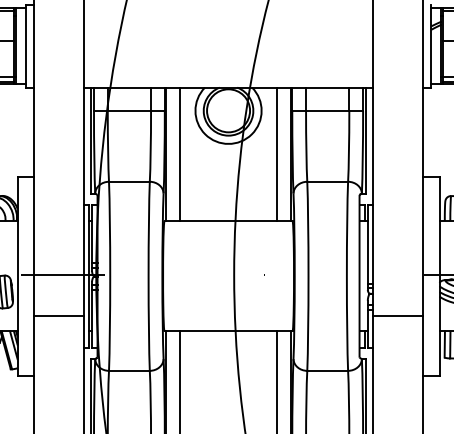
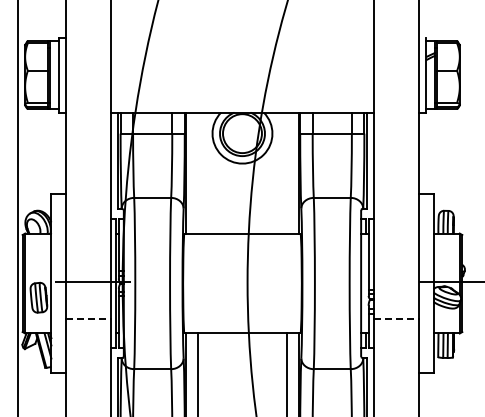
line: (179, 153) -> (198, 172), removed
line: (277, 153) -> (286, 172), removed
line: (59, 316) -> (89, 319), solid -> dashed
line: (398, 316) -> (396, 319), solid -> dashed

